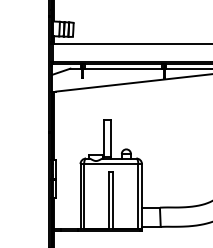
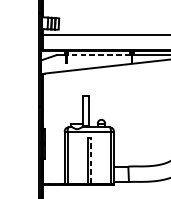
line: (123, 68) -> (99, 55), solid -> dashed
line: (113, 200) -> (91, 160), solid -> dashed

